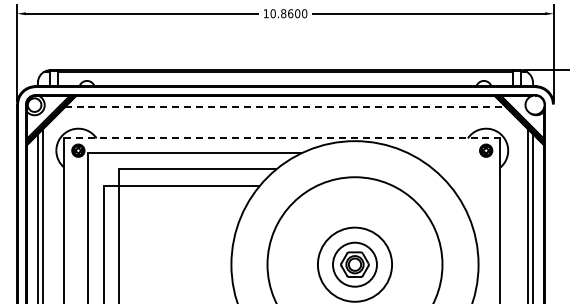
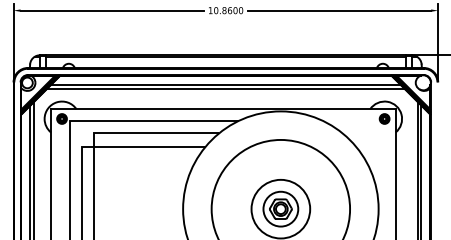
line: (285, 107) -> (225, 84), dashed -> solid
line: (285, 113) -> (225, 89), added
line: (282, 138) -> (223, 109), dashed -> solid

